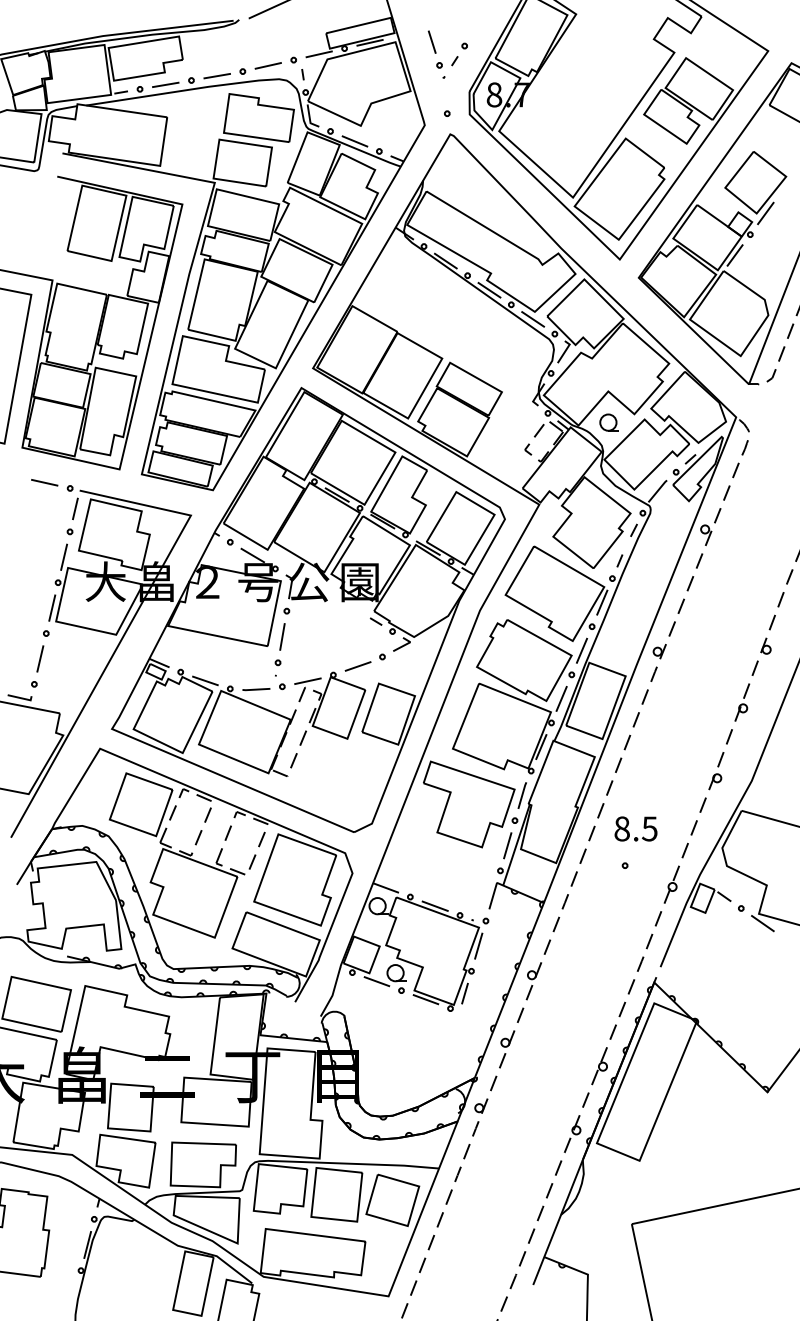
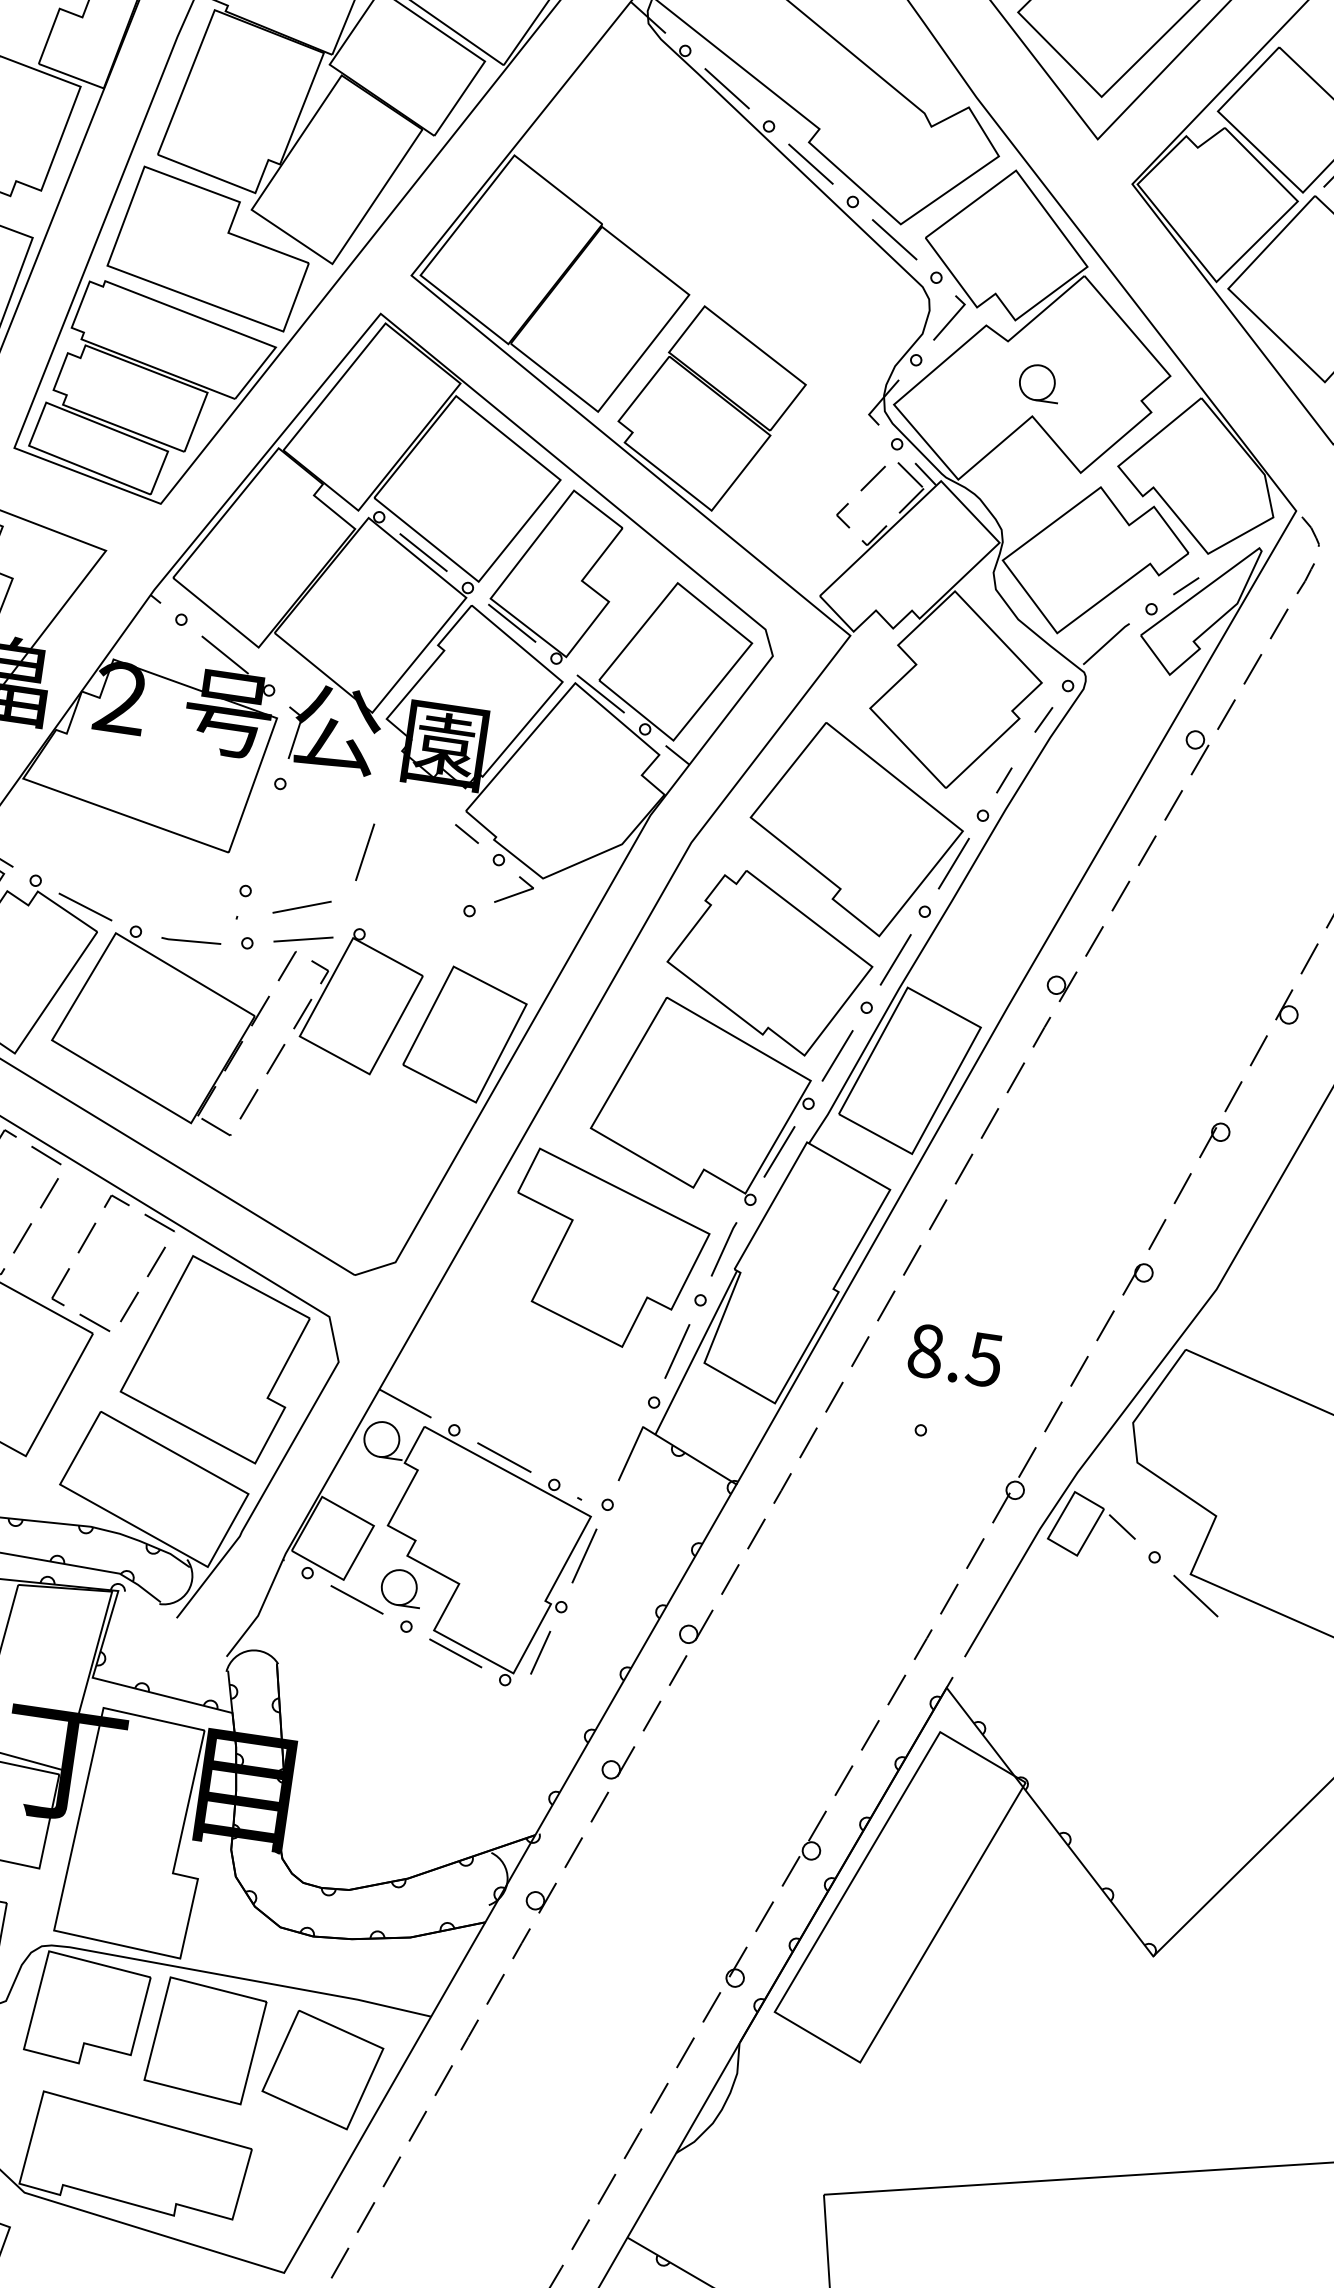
part: (608, 422) -> (1037, 382), moved
line: (282, 636) -> (365, 851), moved
line: (357, 666) -> (300, 907), moved

